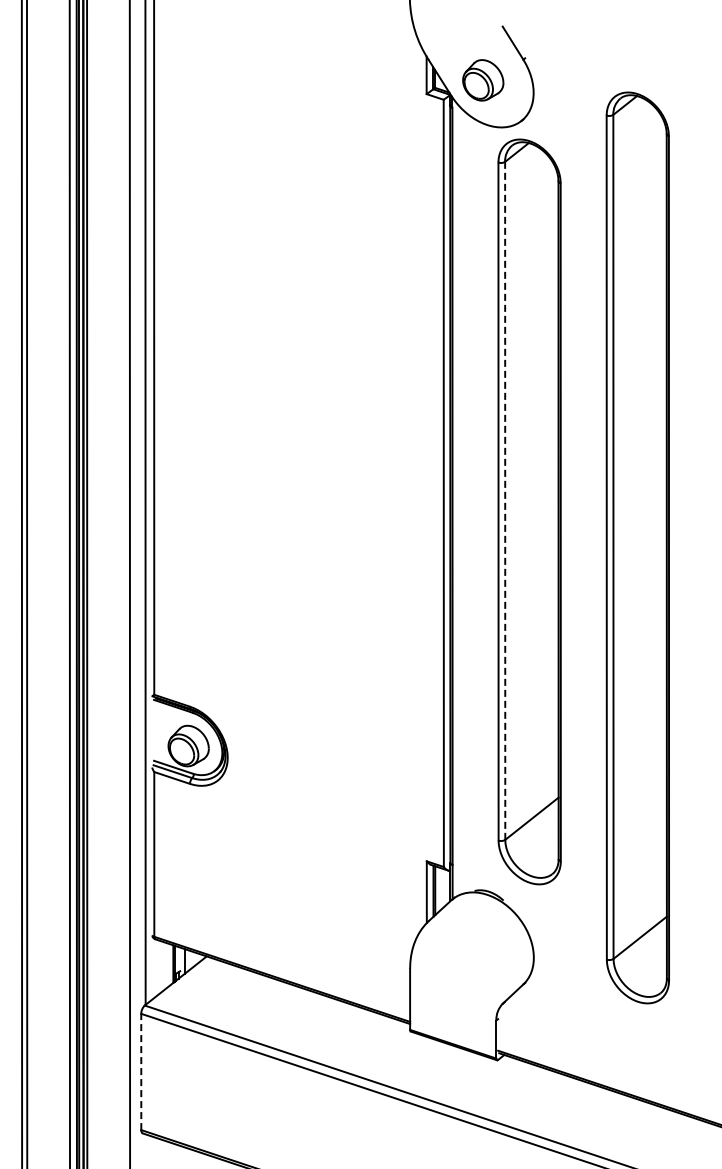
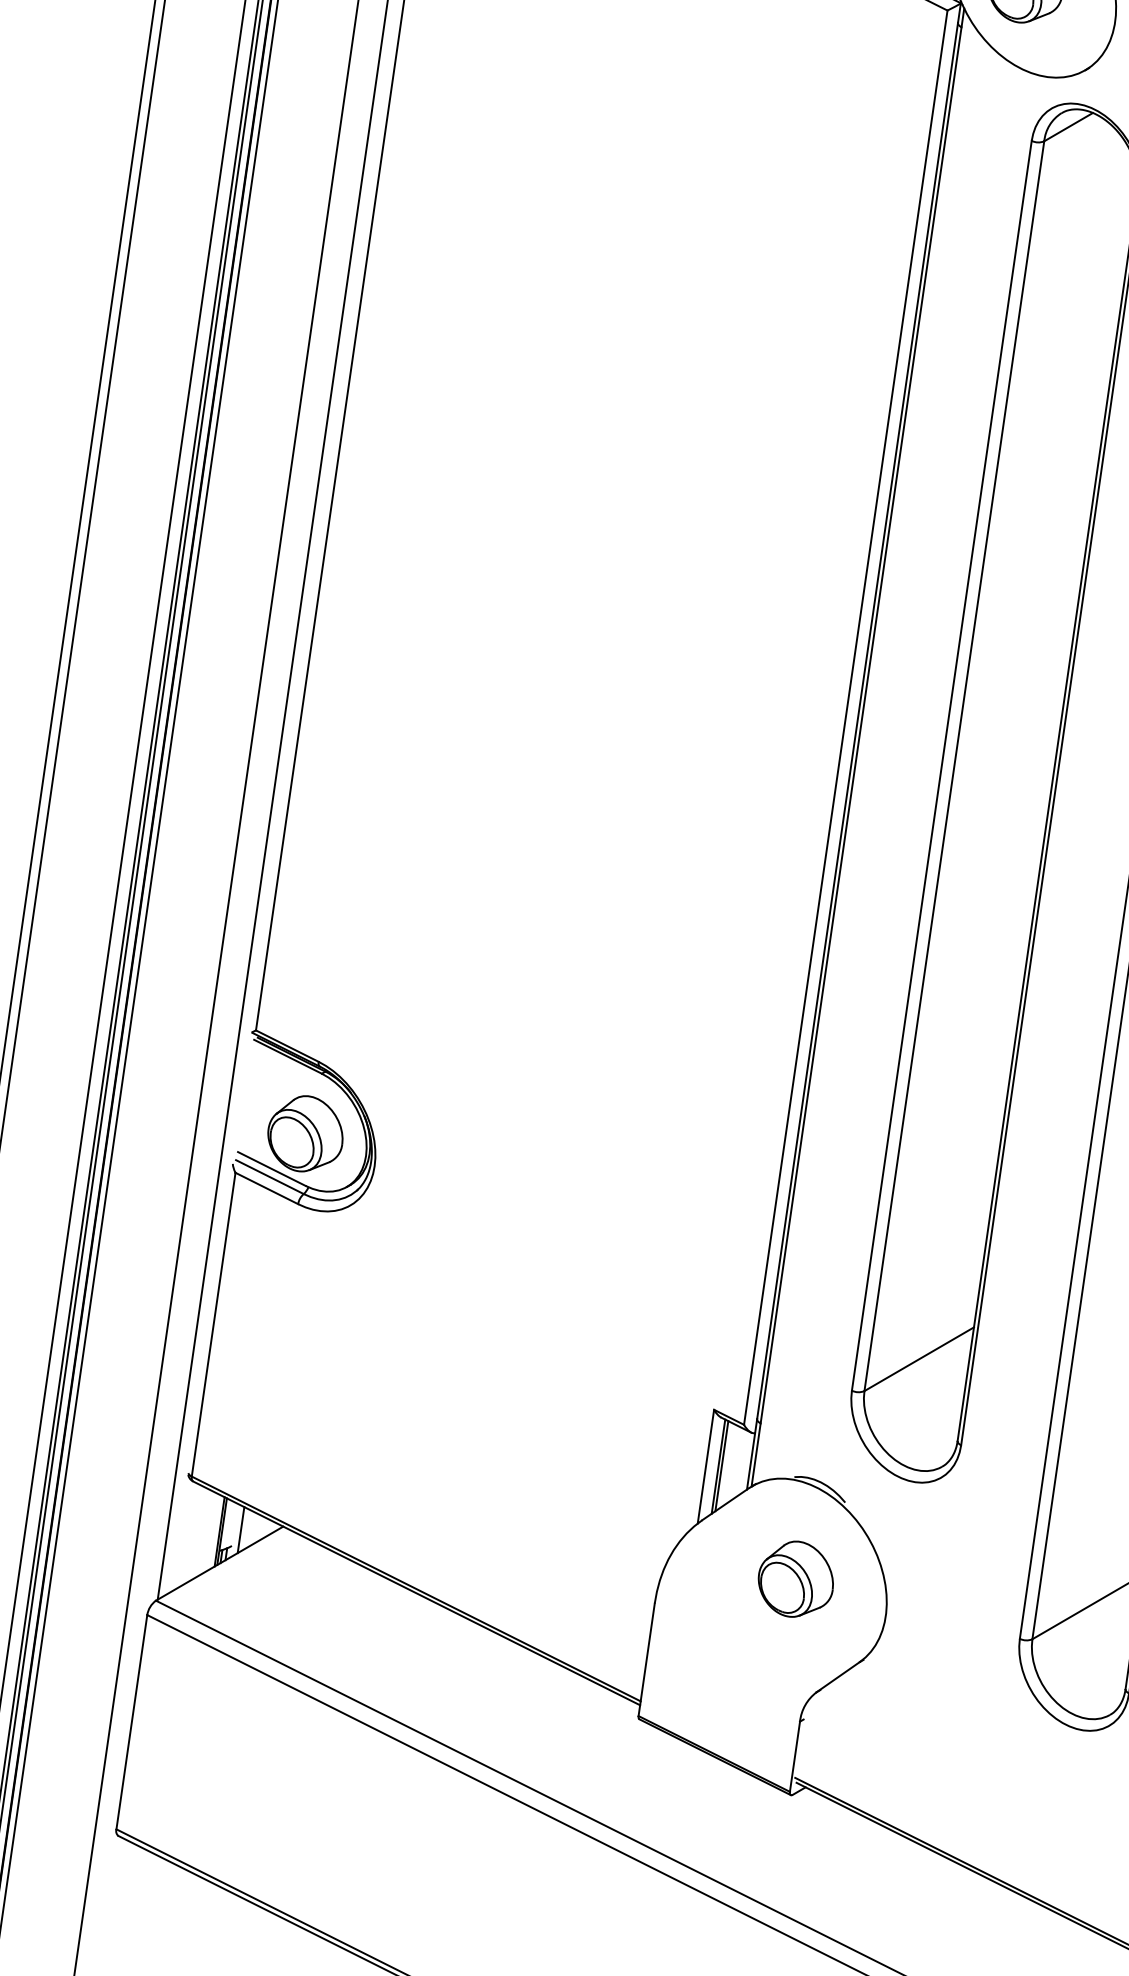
line: (505, 501) -> (954, 767), dashed -> solid
part: (483, 945) -> (796, 1579), added
line: (141, 1071) -> (132, 1721), dashed -> solid

